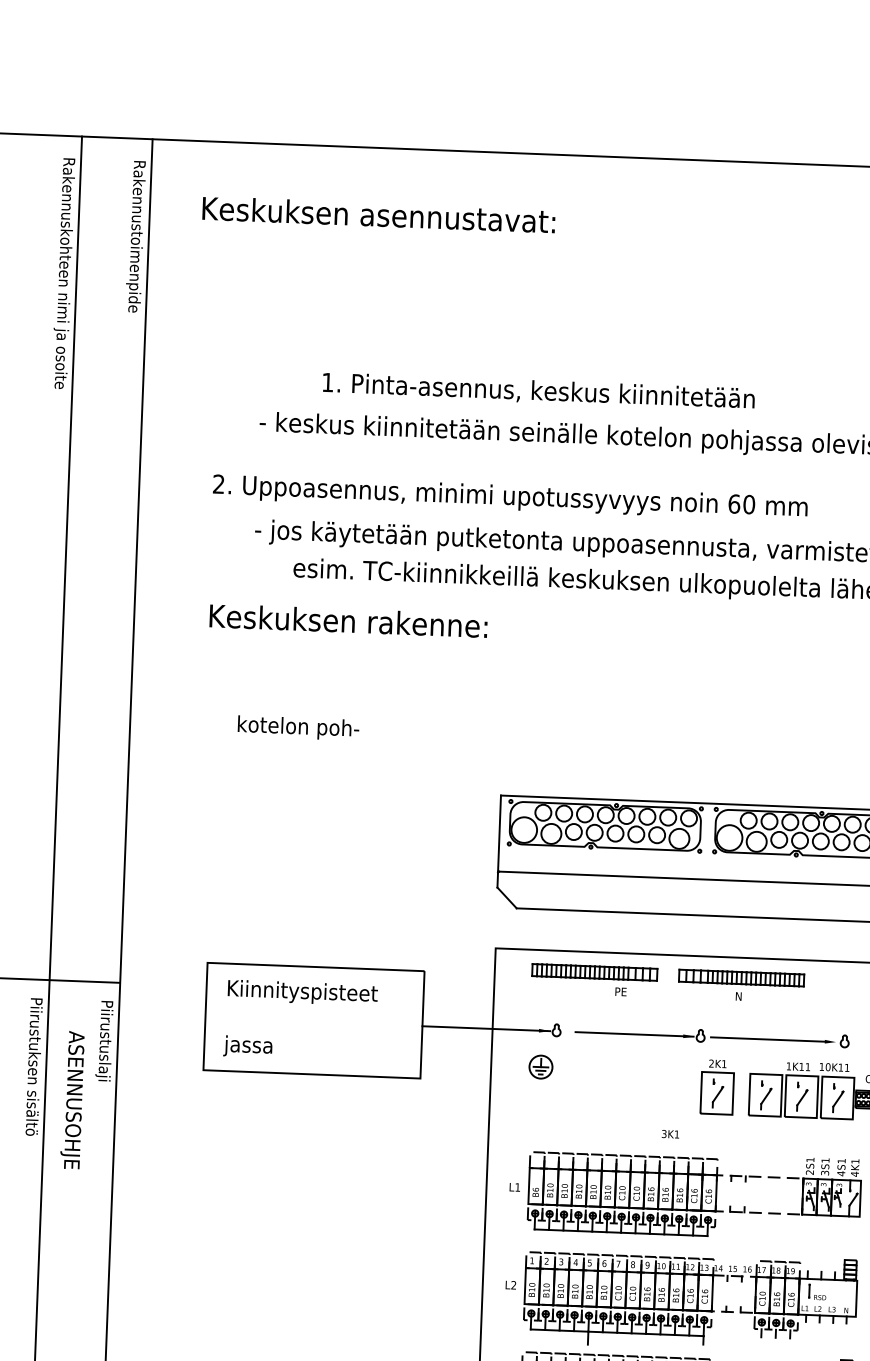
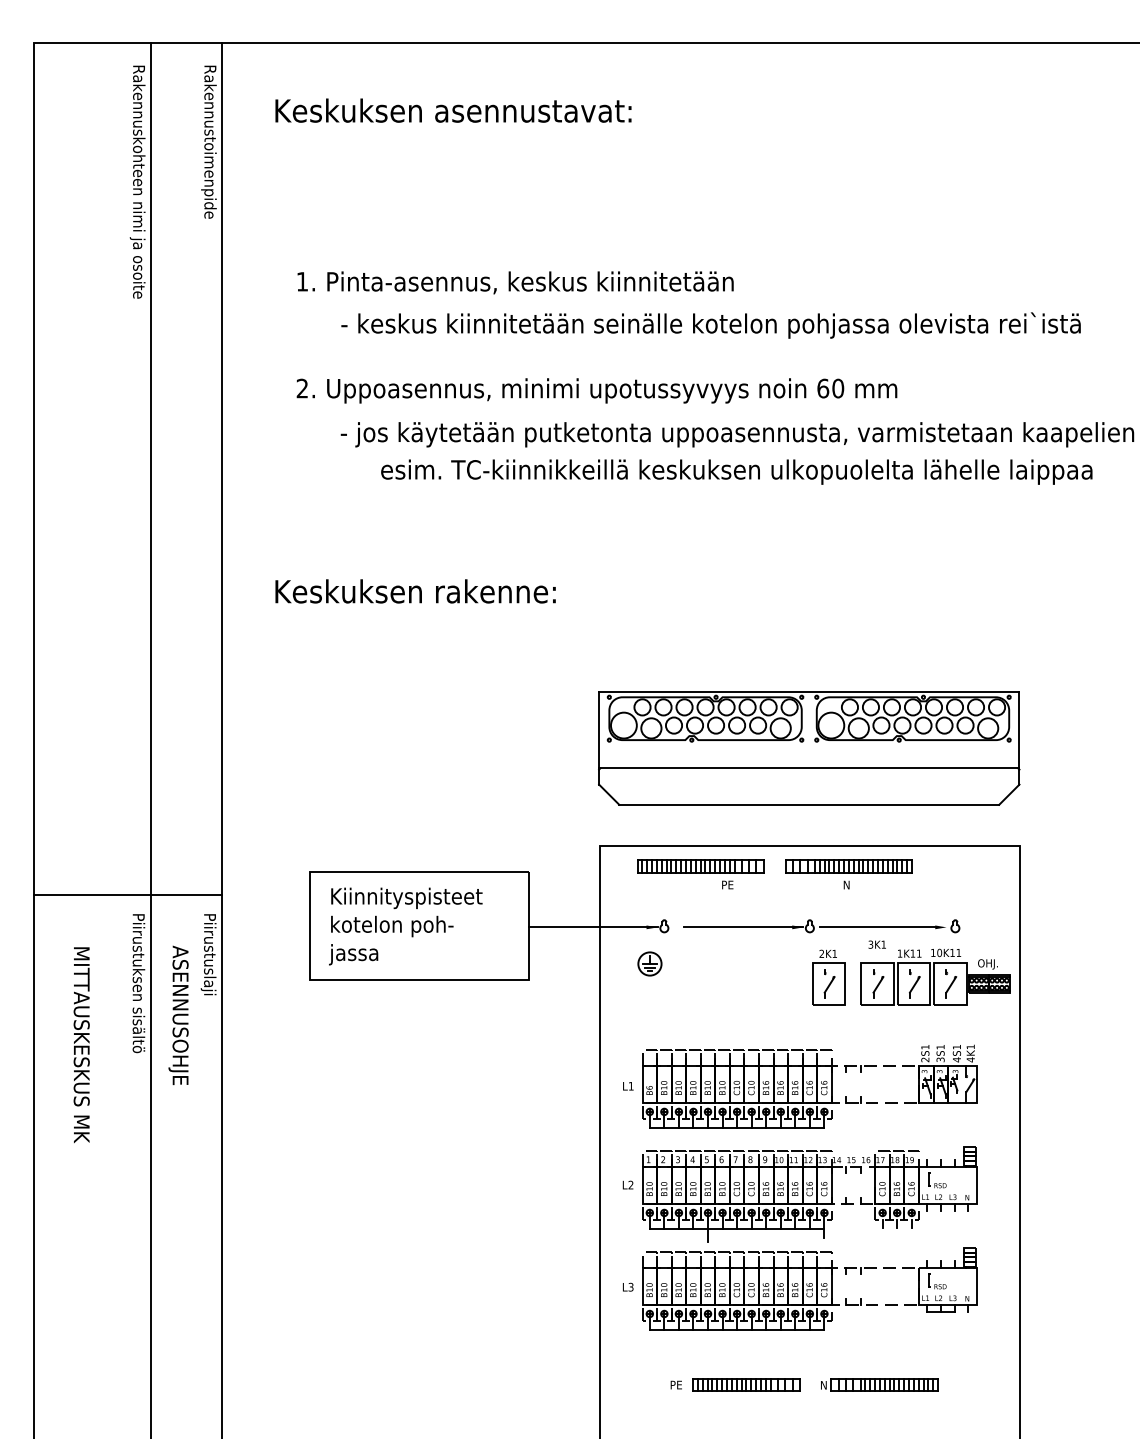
text: (538, 391) -> (515, 282), moved
text: (348, 621) -> (415, 591), moved
text: (298, 728) -> (392, 926), moved
text: (669, 1134) -> (876, 944), moved

